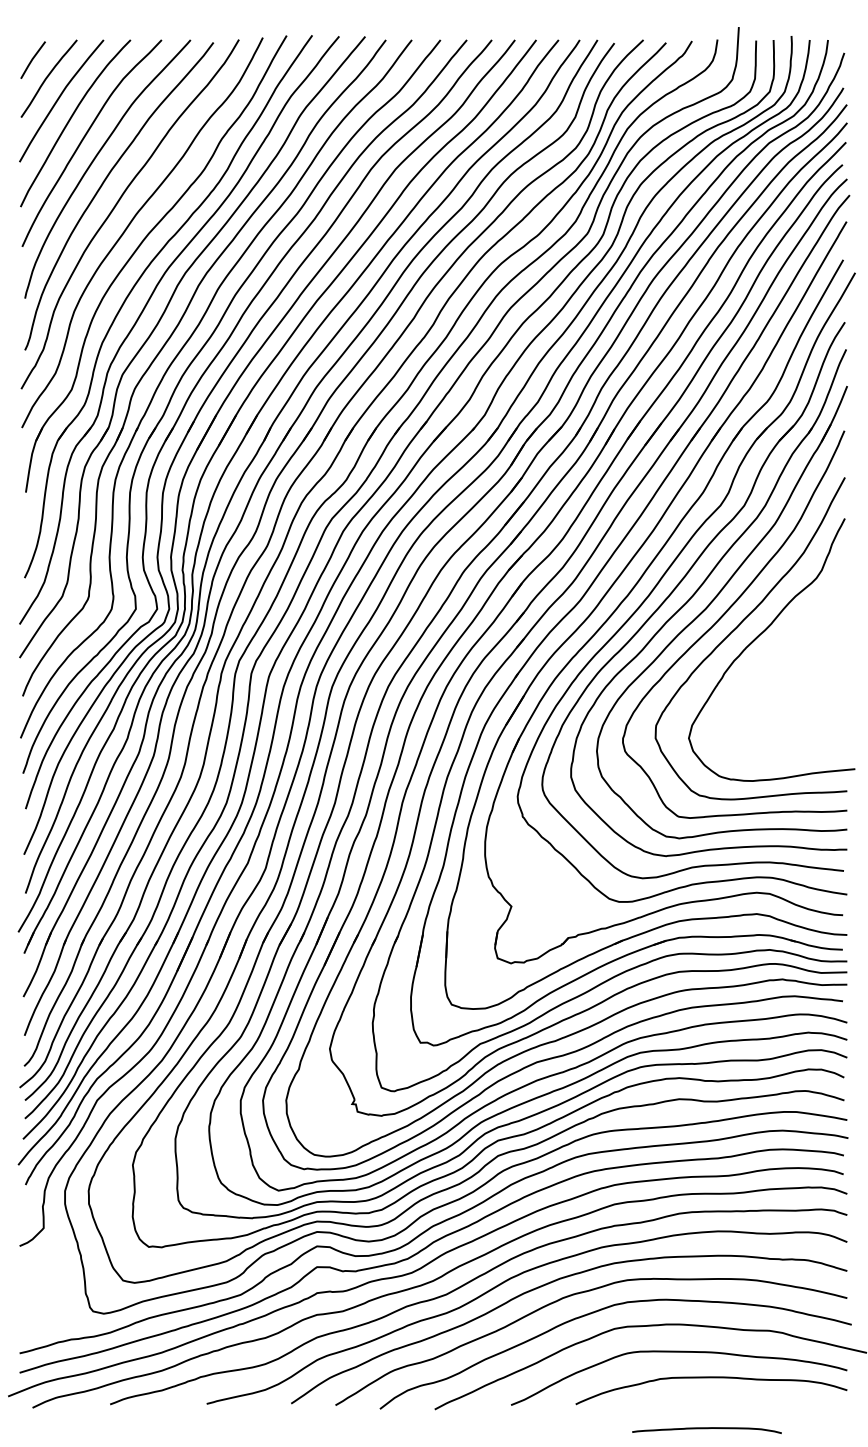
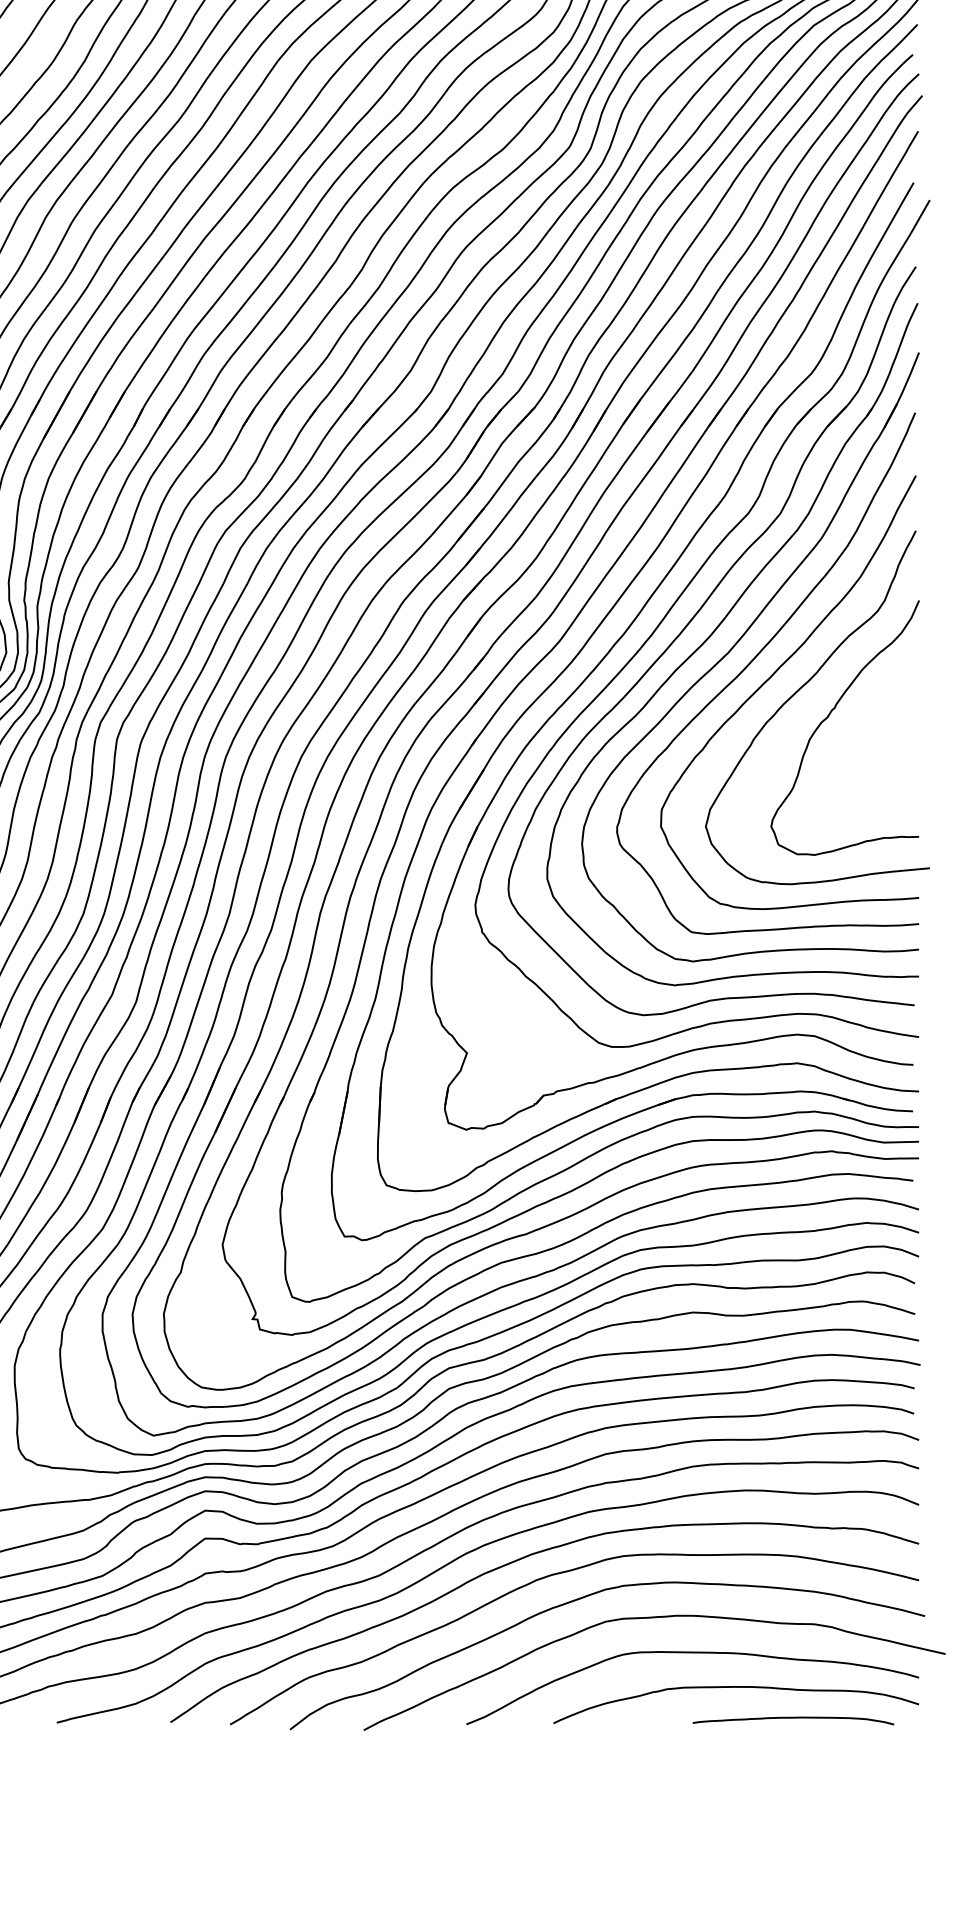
curve: (780, 657) -> (829, 717), added
curve: (706, 1429) -> (792, 1719), moved

